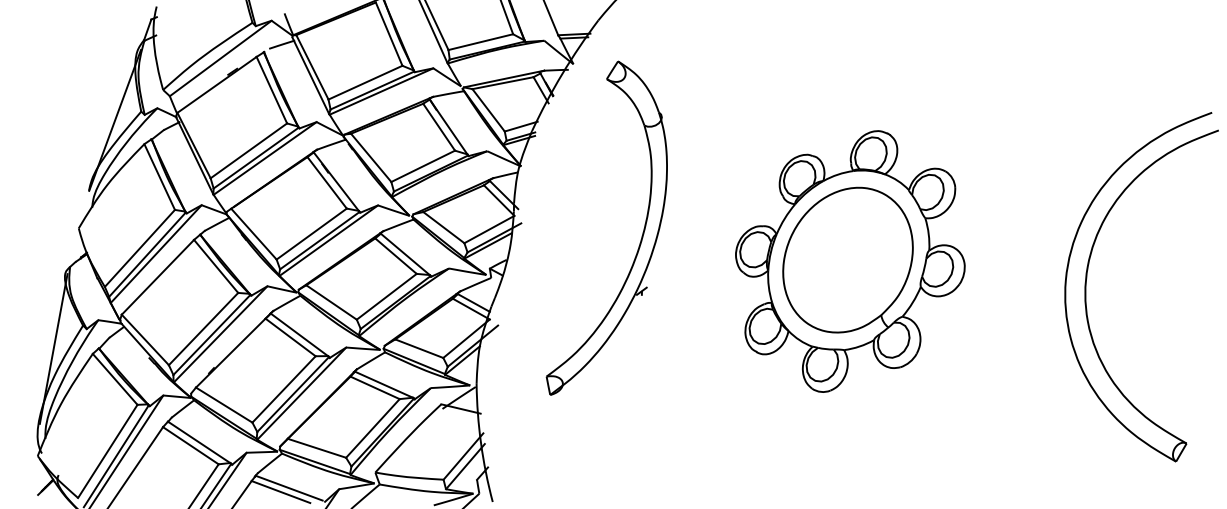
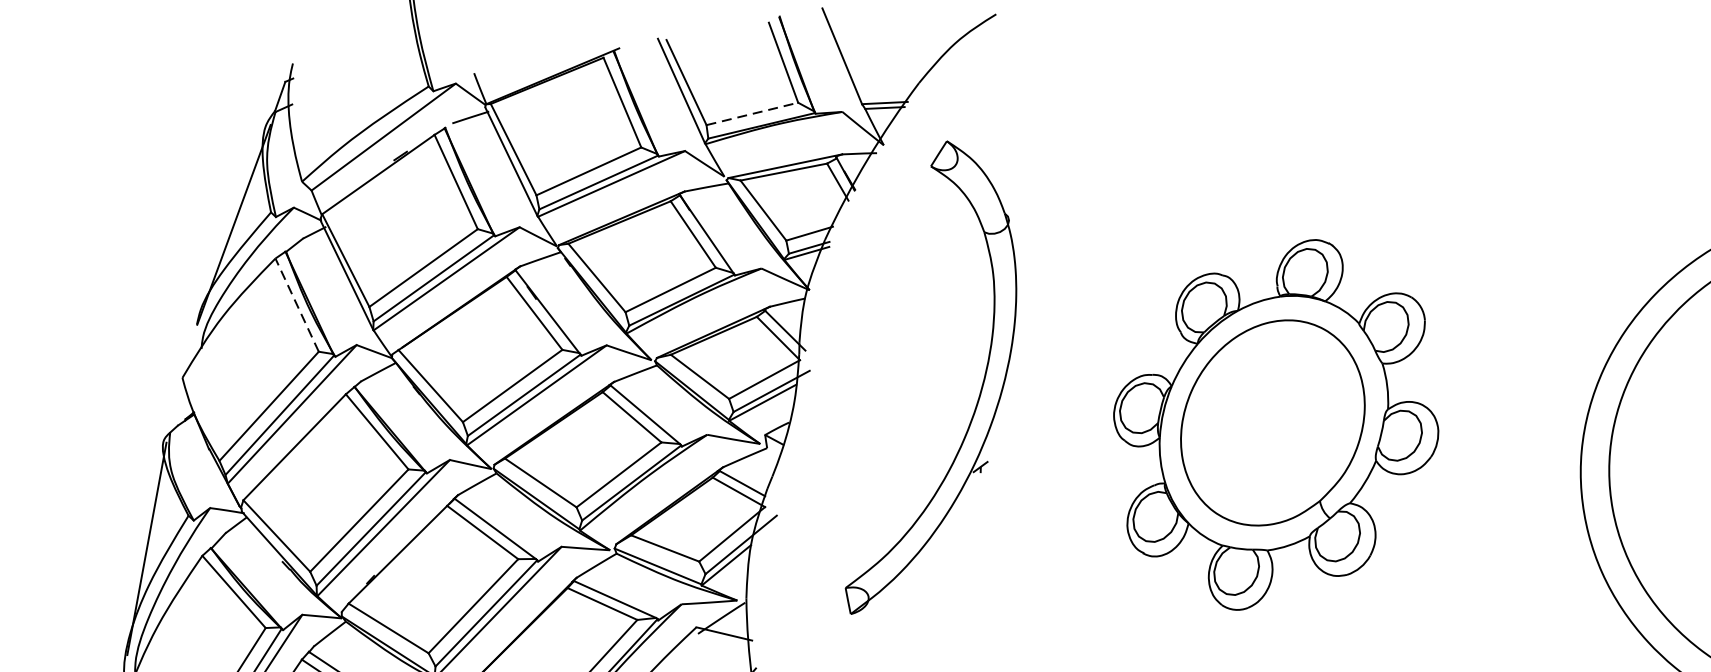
line: (481, 42) -> (753, 114), solid -> dashed
line: (159, 176) -> (296, 304), solid -> dashed

